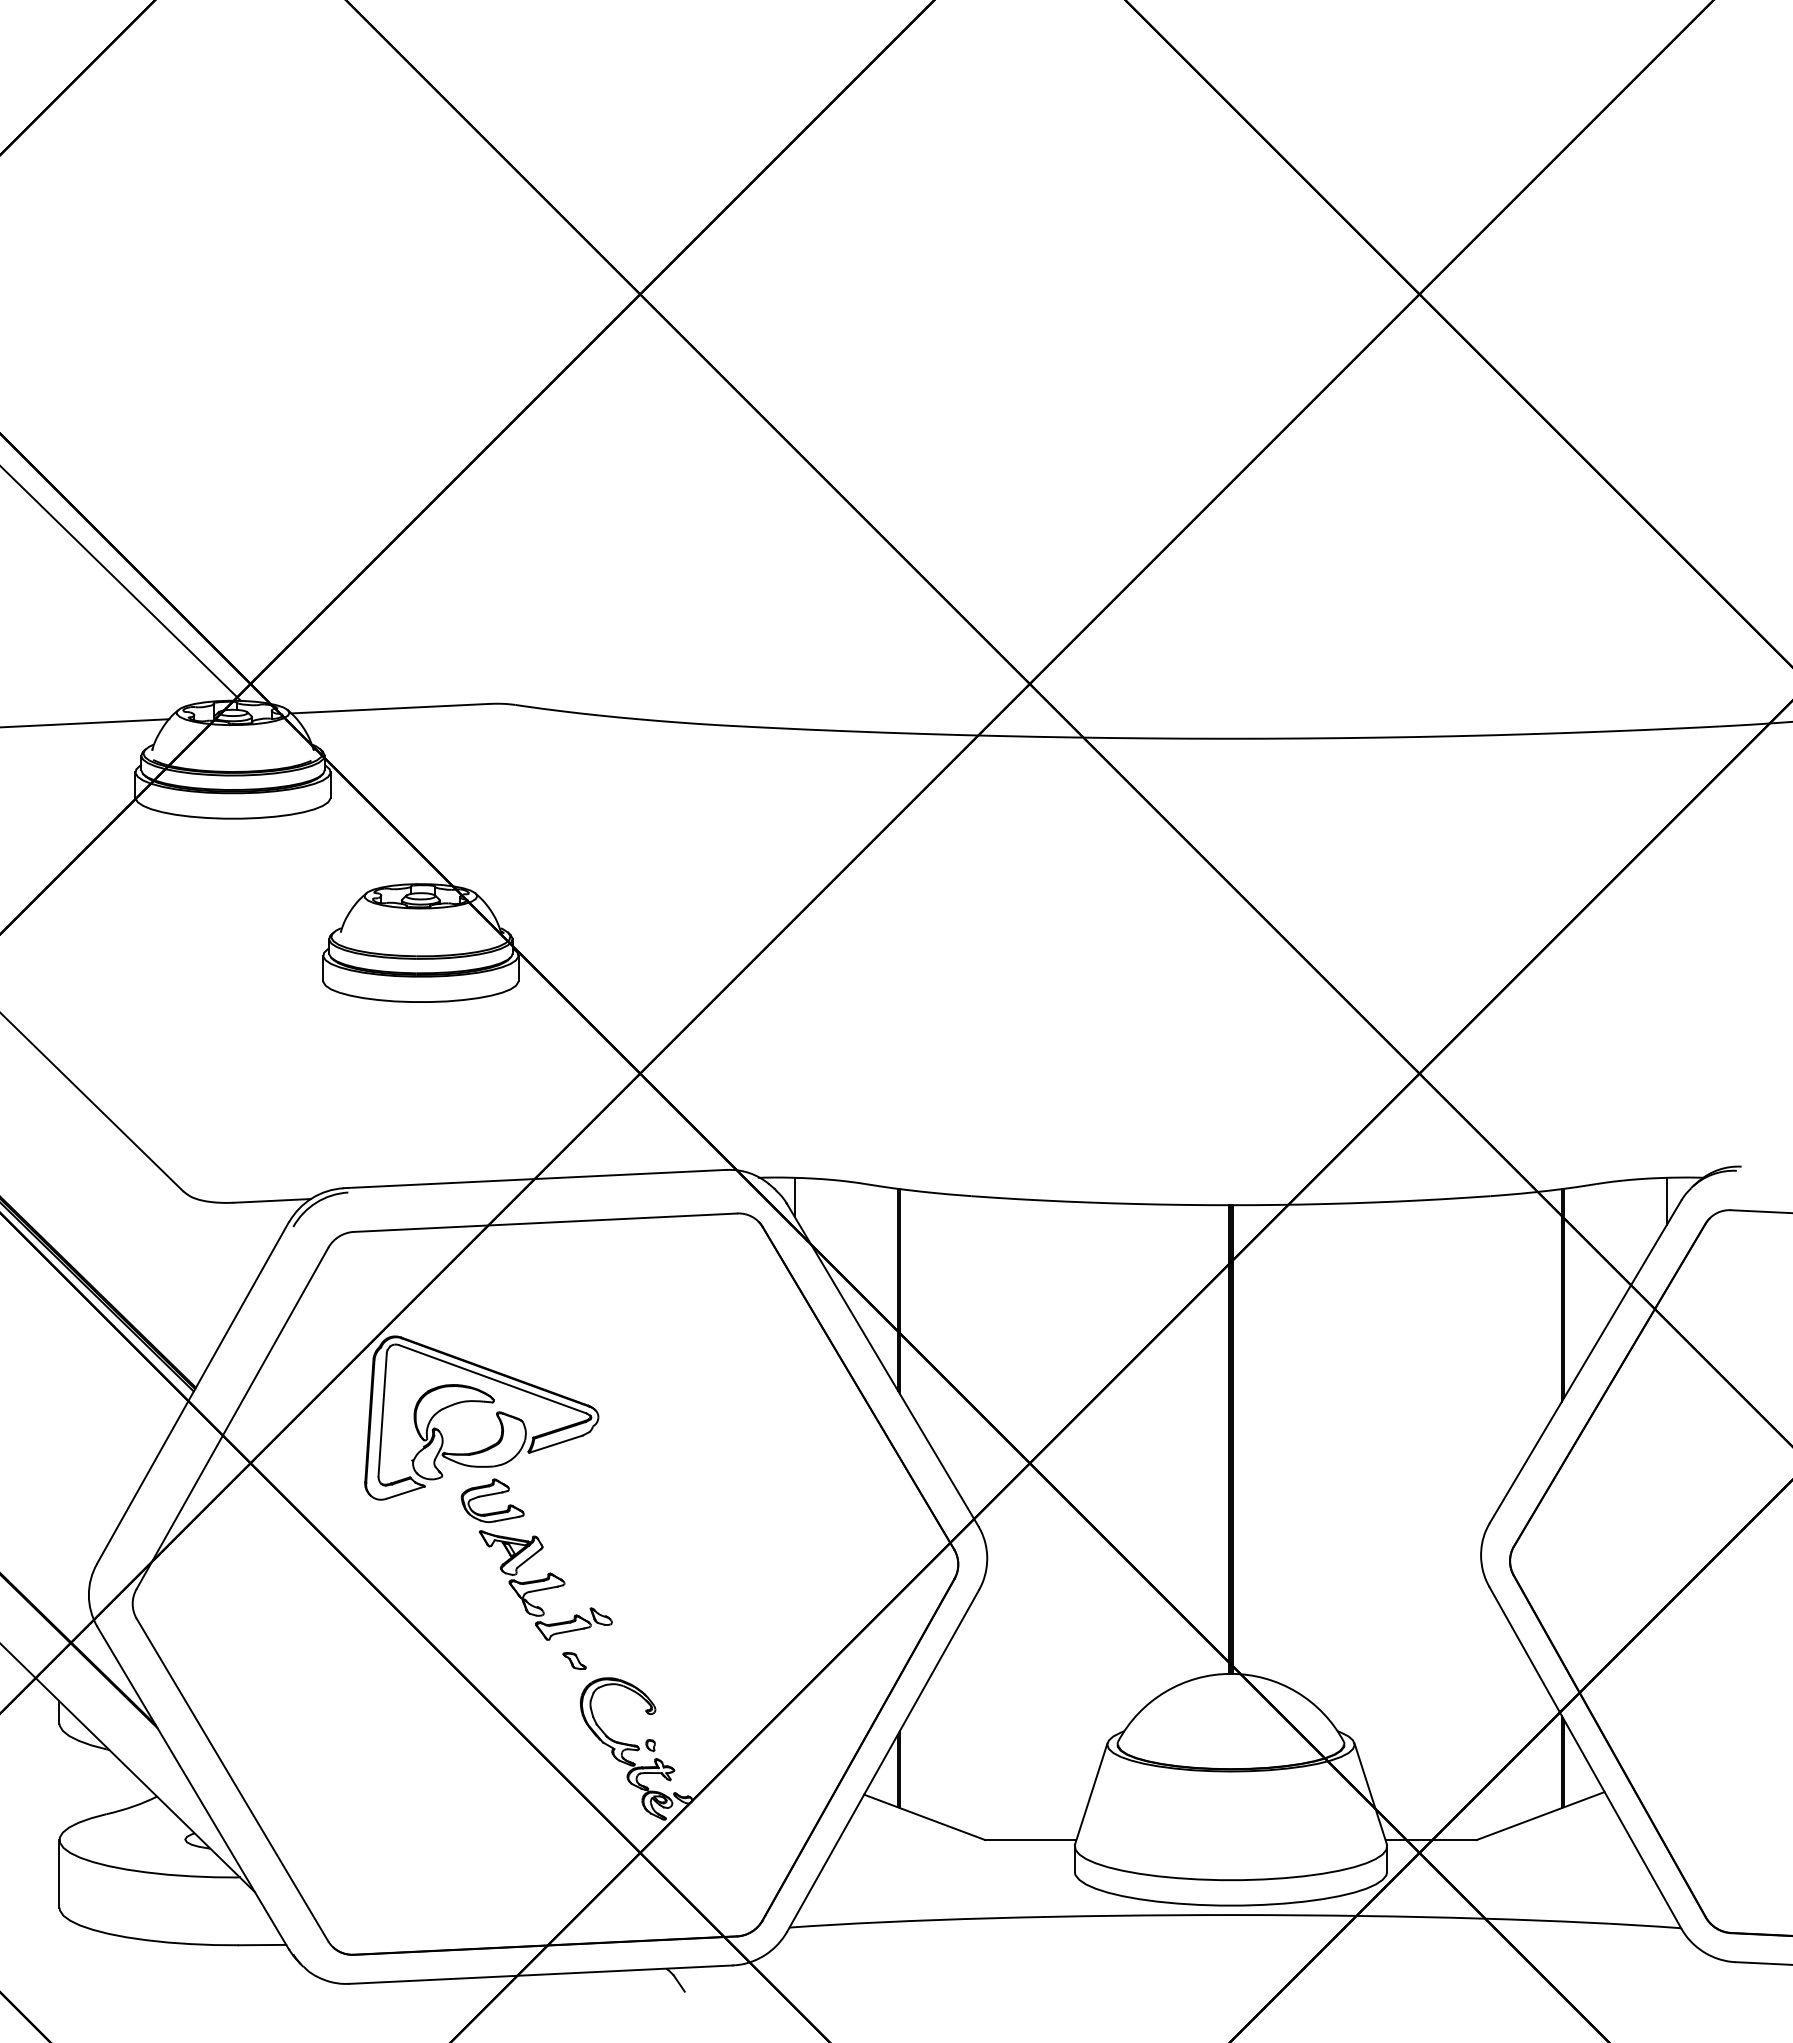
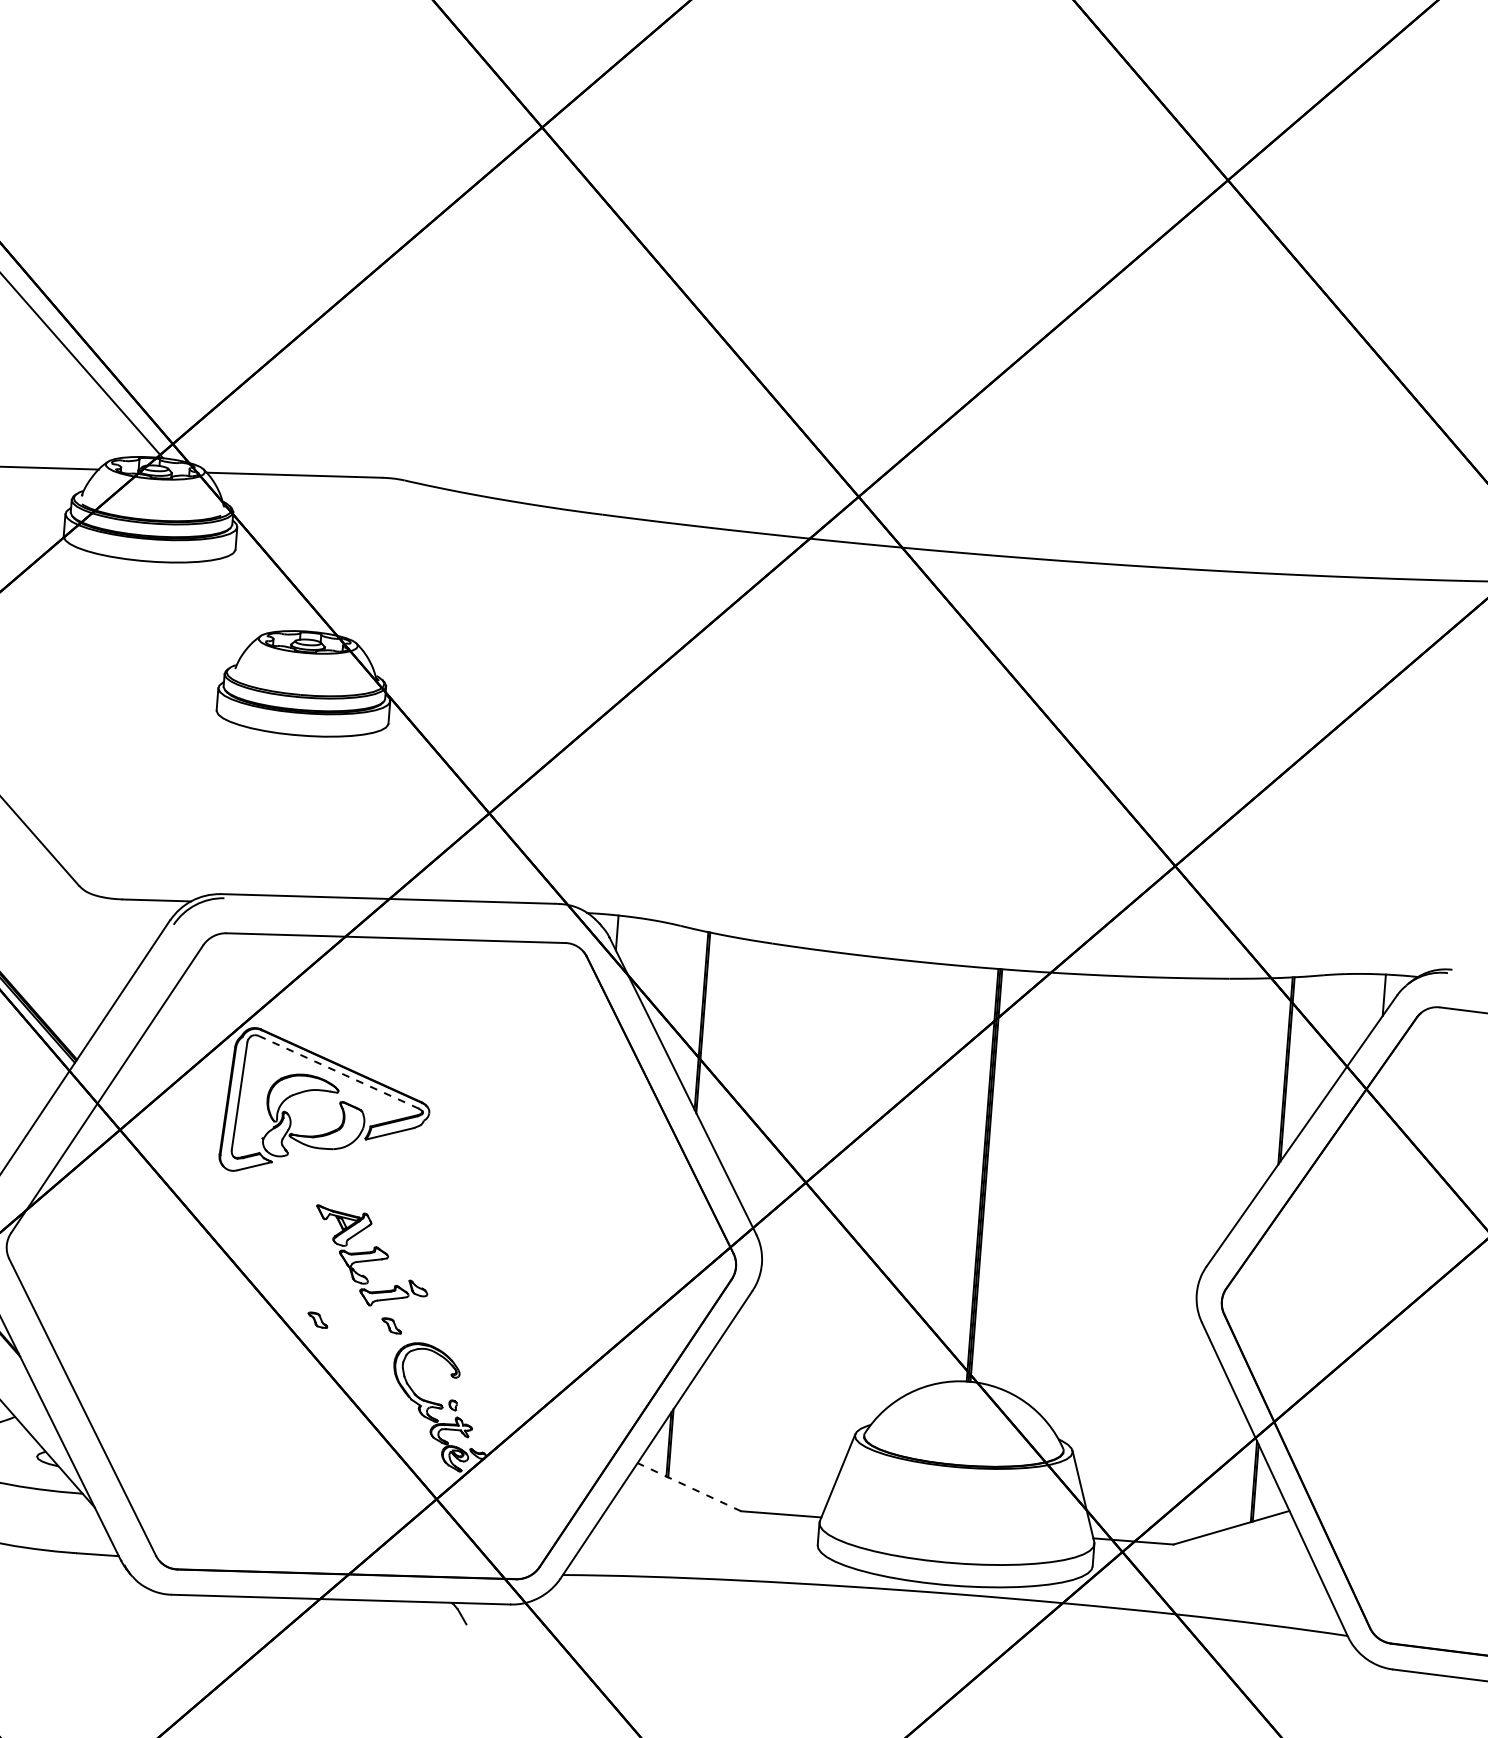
line: (492, 1379) -> (338, 1072), solid -> dashed
part: (492, 1500) -> (330, 1179), removed
part: (490, 1660) -> (317, 1319), added
line: (924, 1817) -> (689, 1487), solid -> dashed

